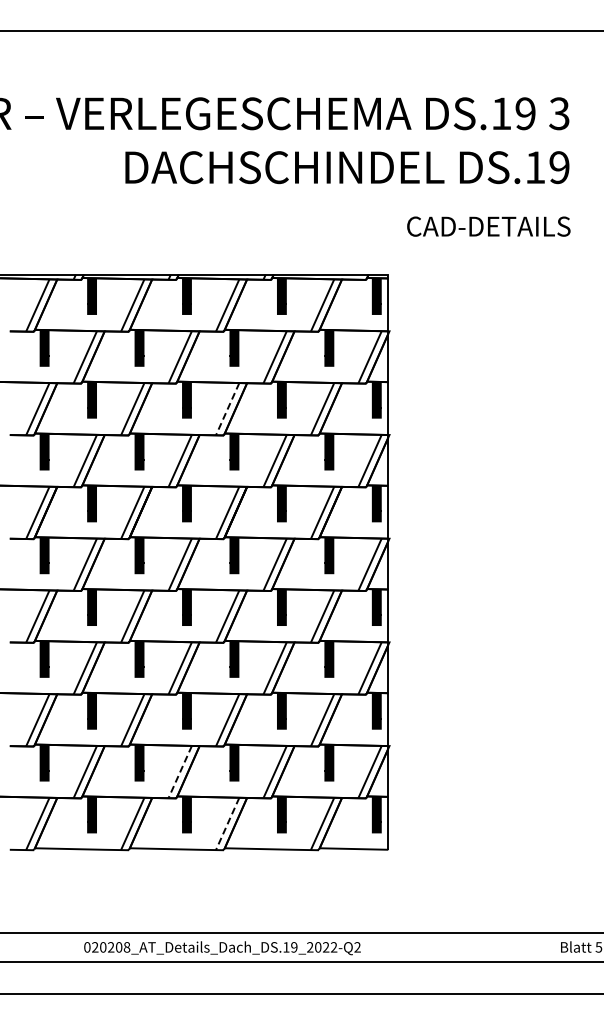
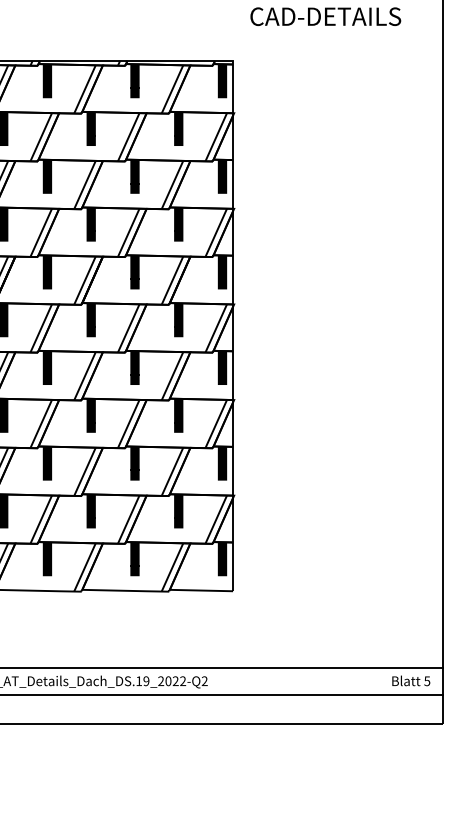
line: (227, 409) -> (84, 185), dashed -> solid
line: (180, 772) -> (41, 520), dashed -> solid
line: (227, 823) -> (84, 567), dashed -> solid

